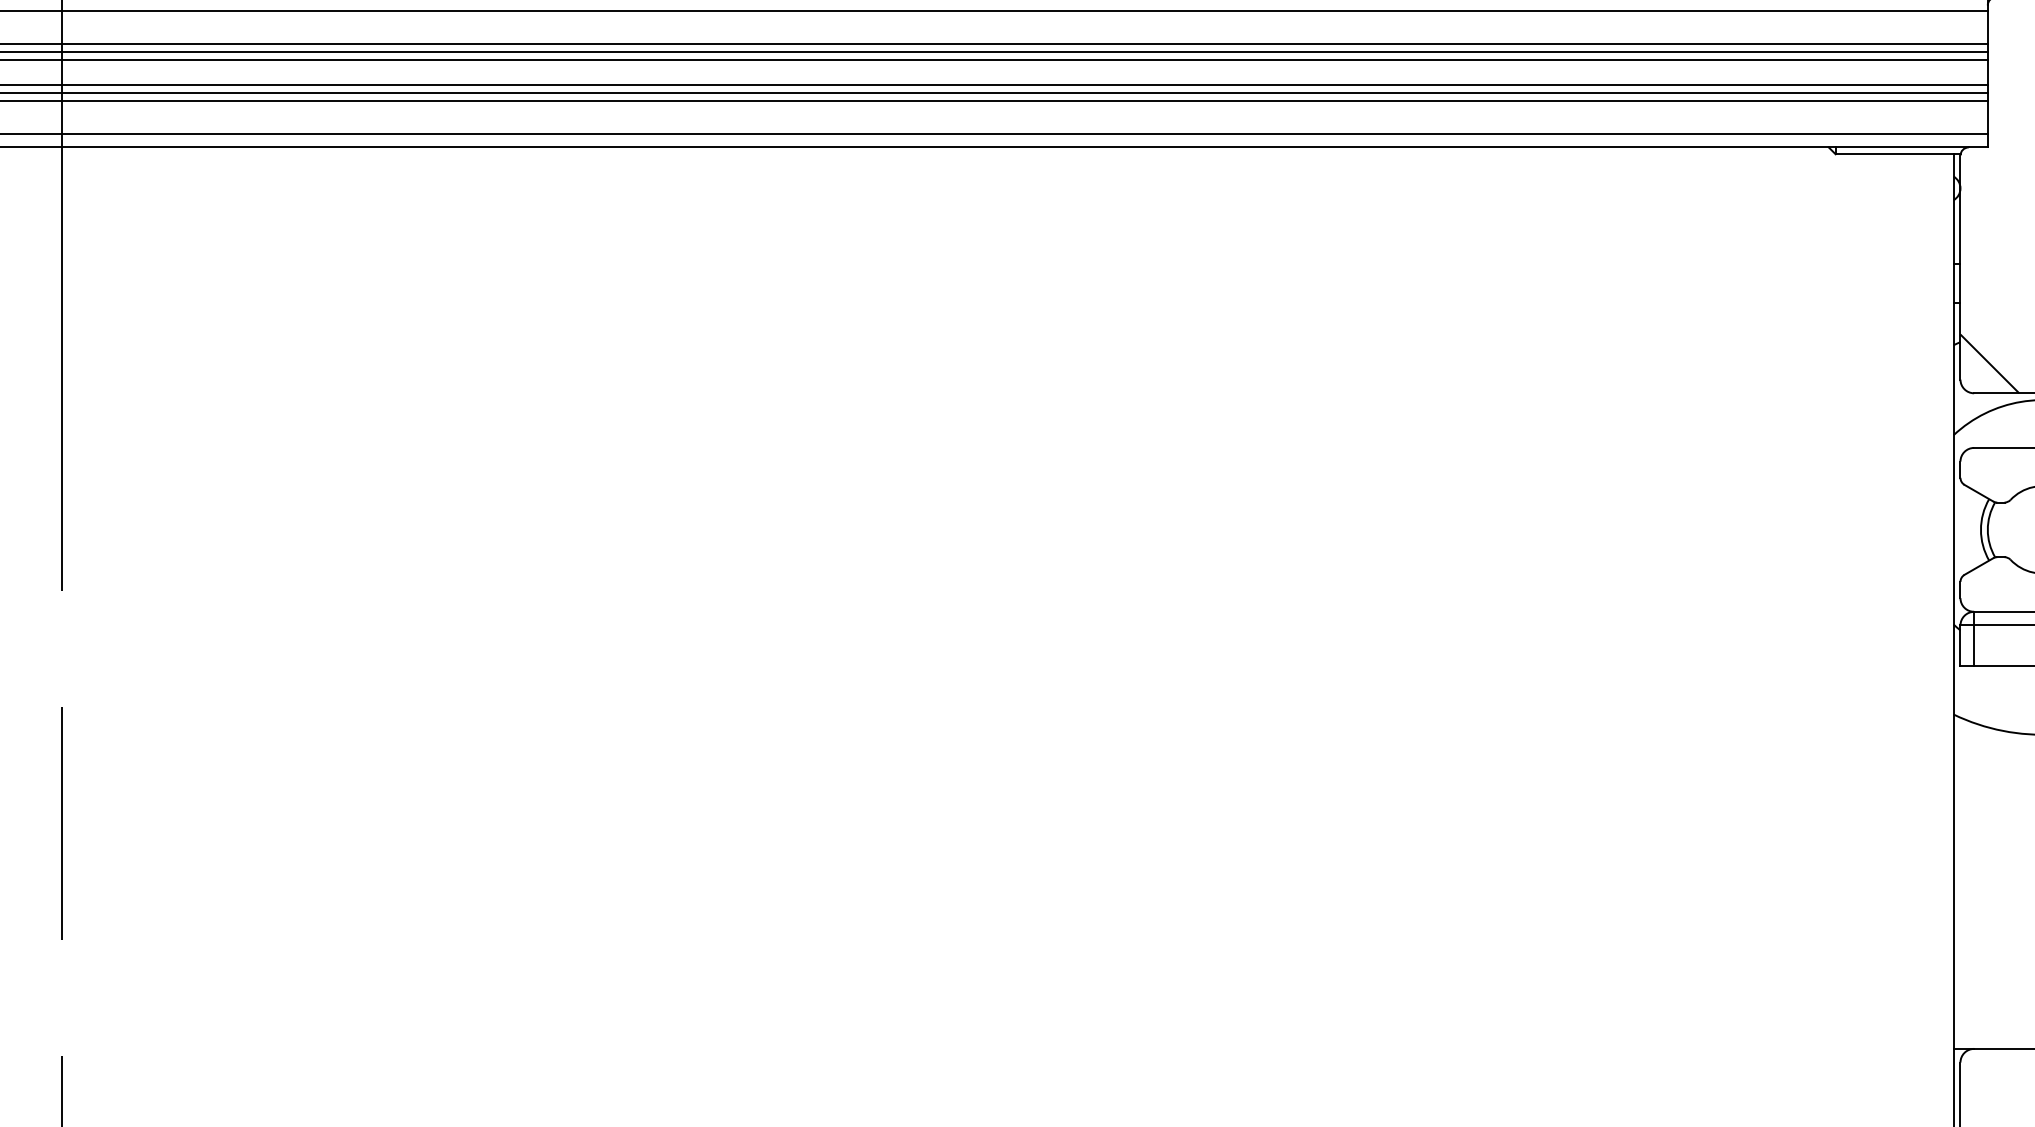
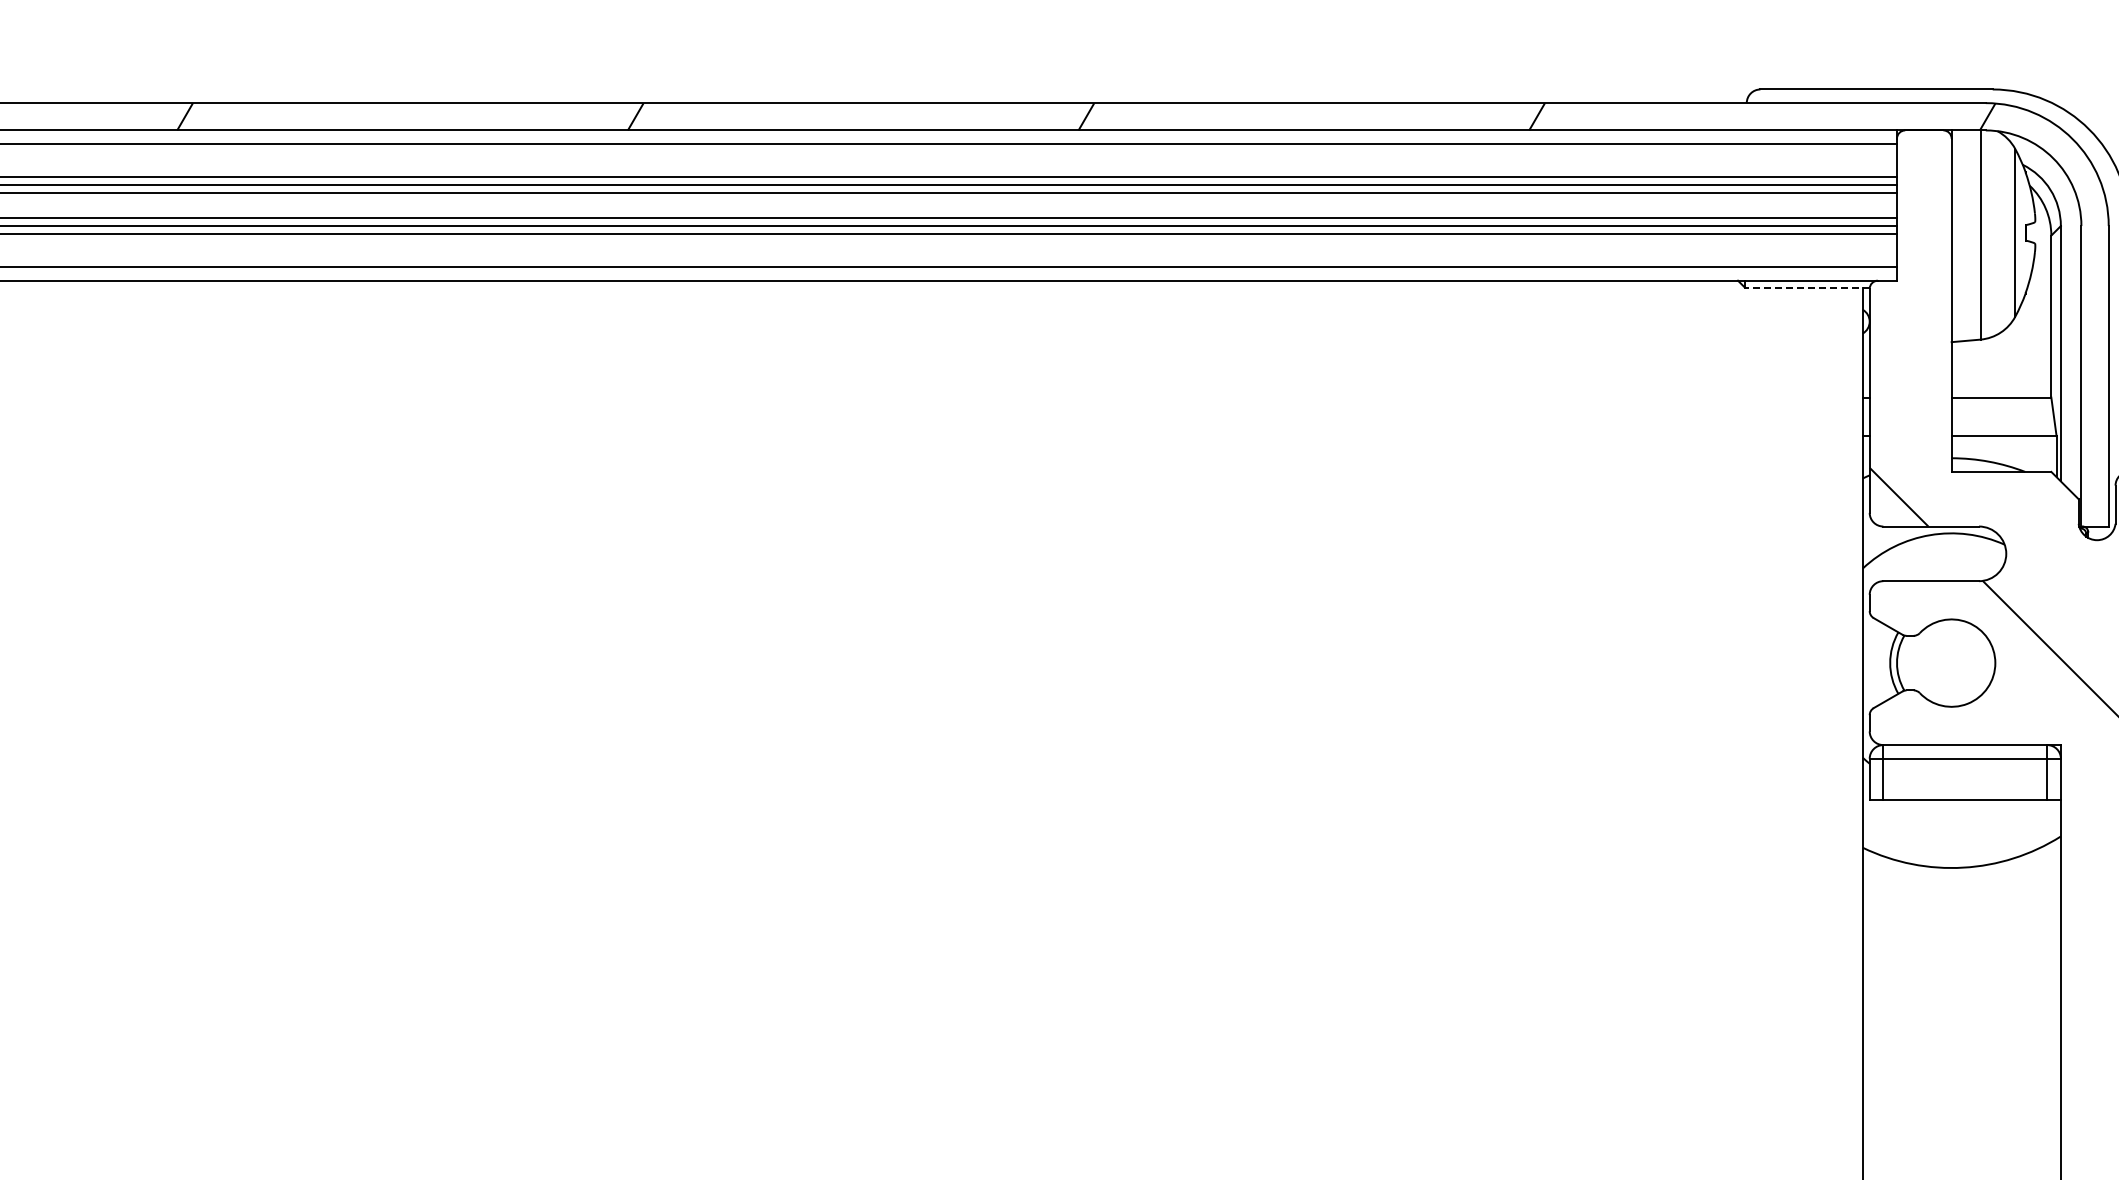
line: (1897, 154) -> (1806, 287), solid -> dashed

